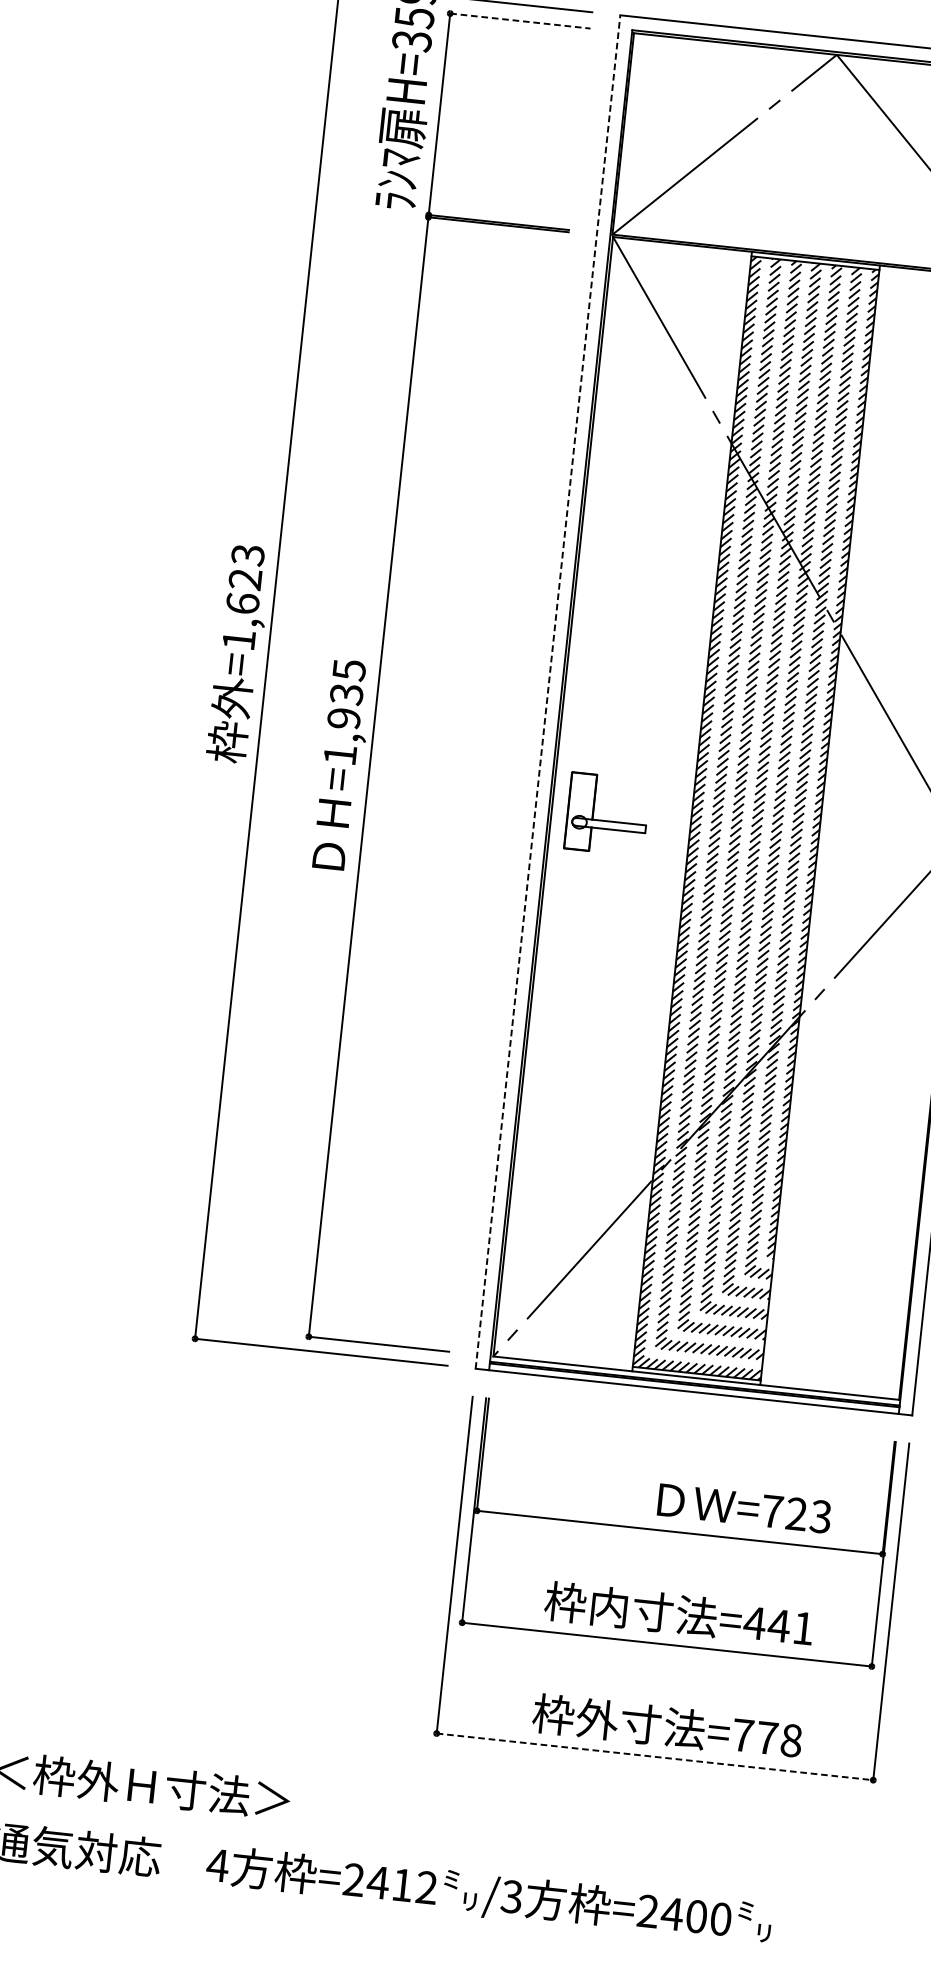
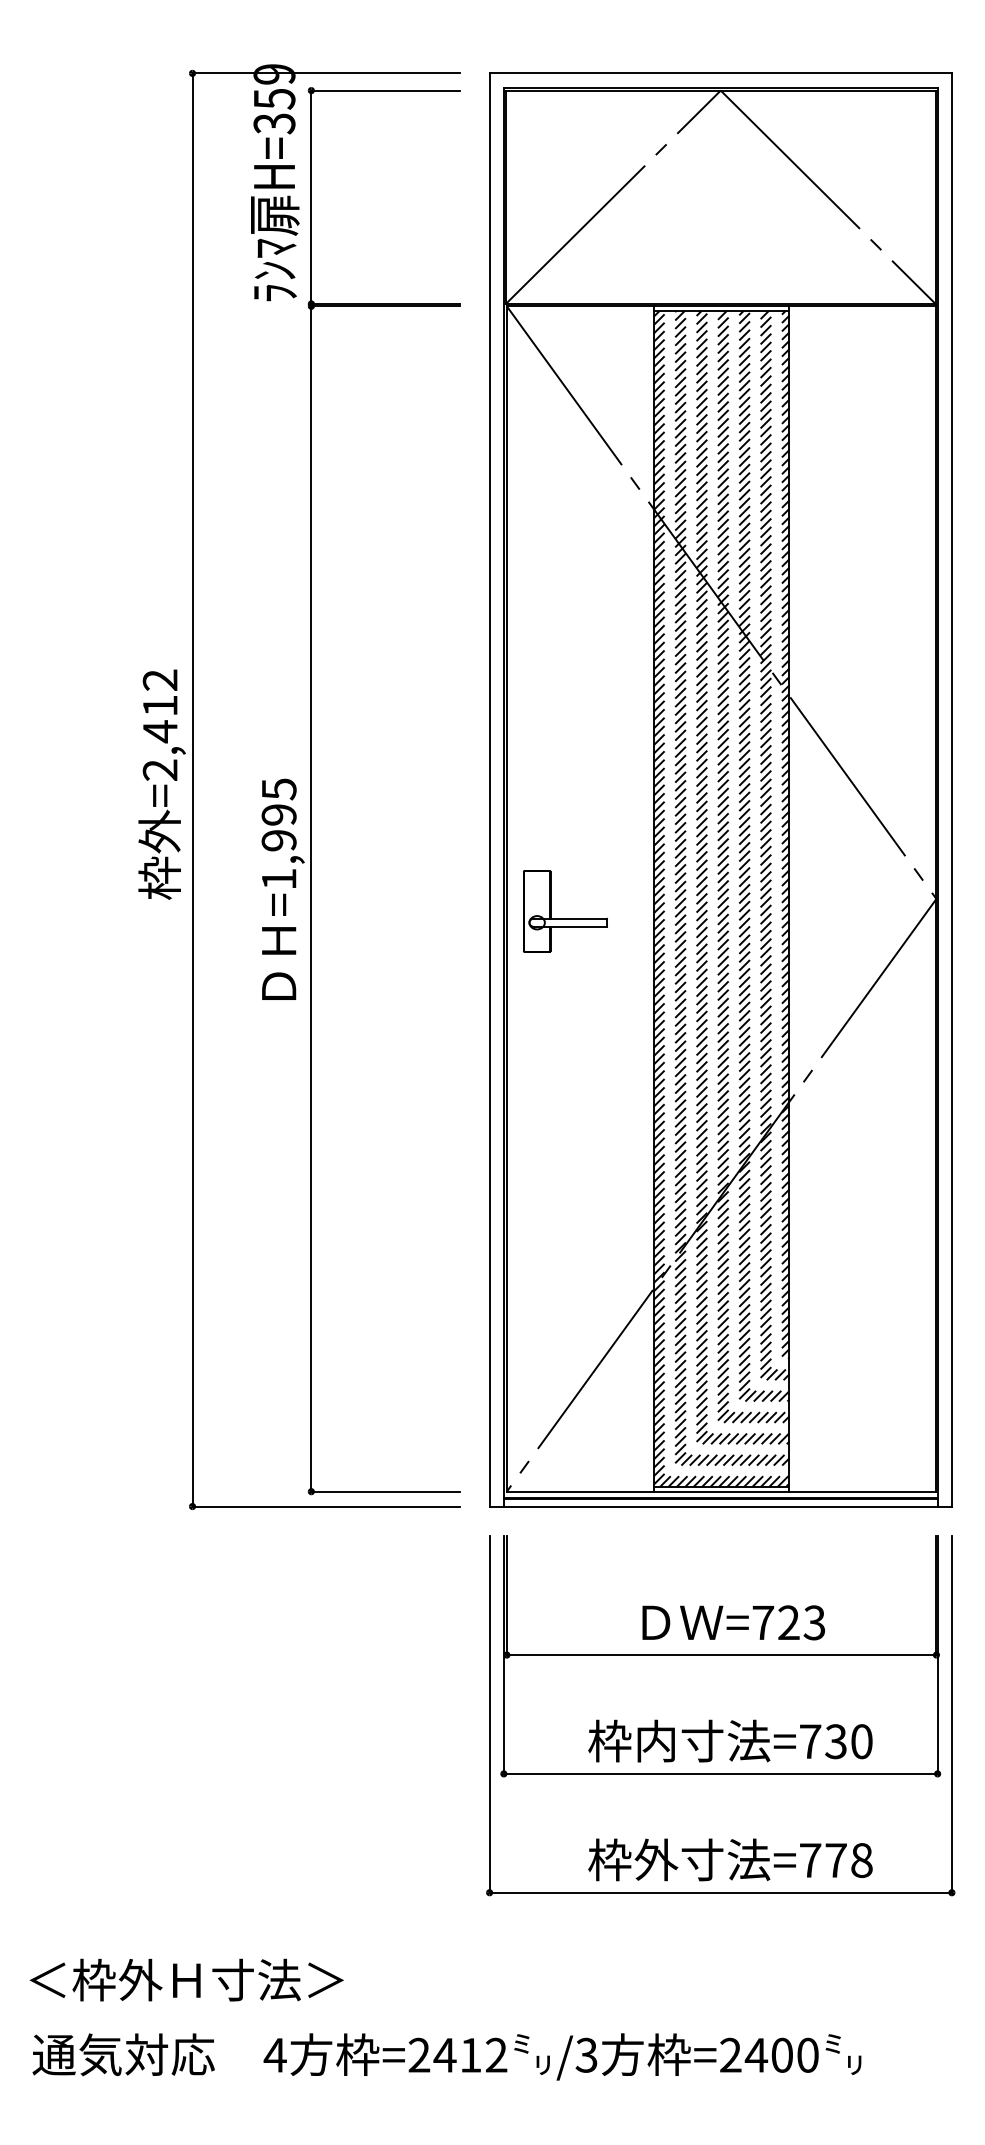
line: (521, 21) -> (386, 90), dashed -> solid
text: (242, 596) -> (159, 724), =1,623 -> =2,412
line: (547, 691) -> (489, 789), dashed -> solid
text: (346, 694) -> (278, 815), =1,935 -> =1,995
text: (744, 1508) -> (733, 1622), moved
text: (778, 1625) -> (835, 1741), =441 -> =730
line: (655, 1756) -> (721, 1892), dashed -> solid

